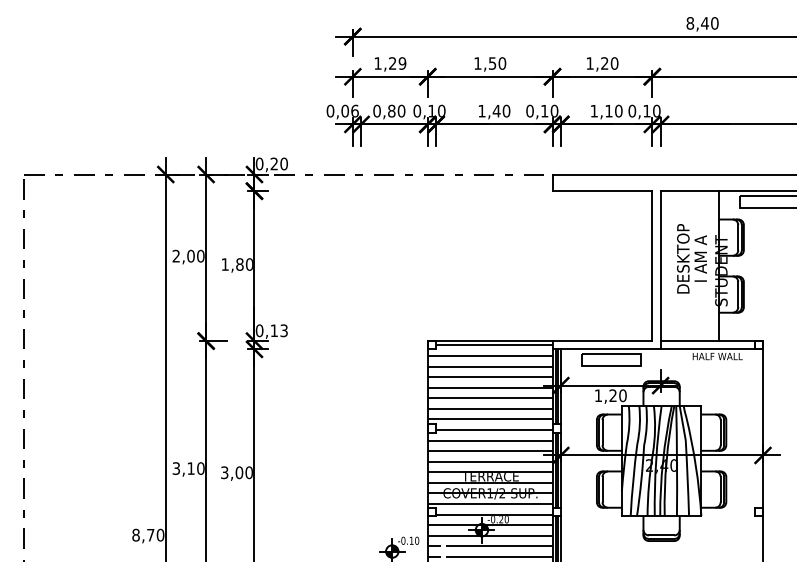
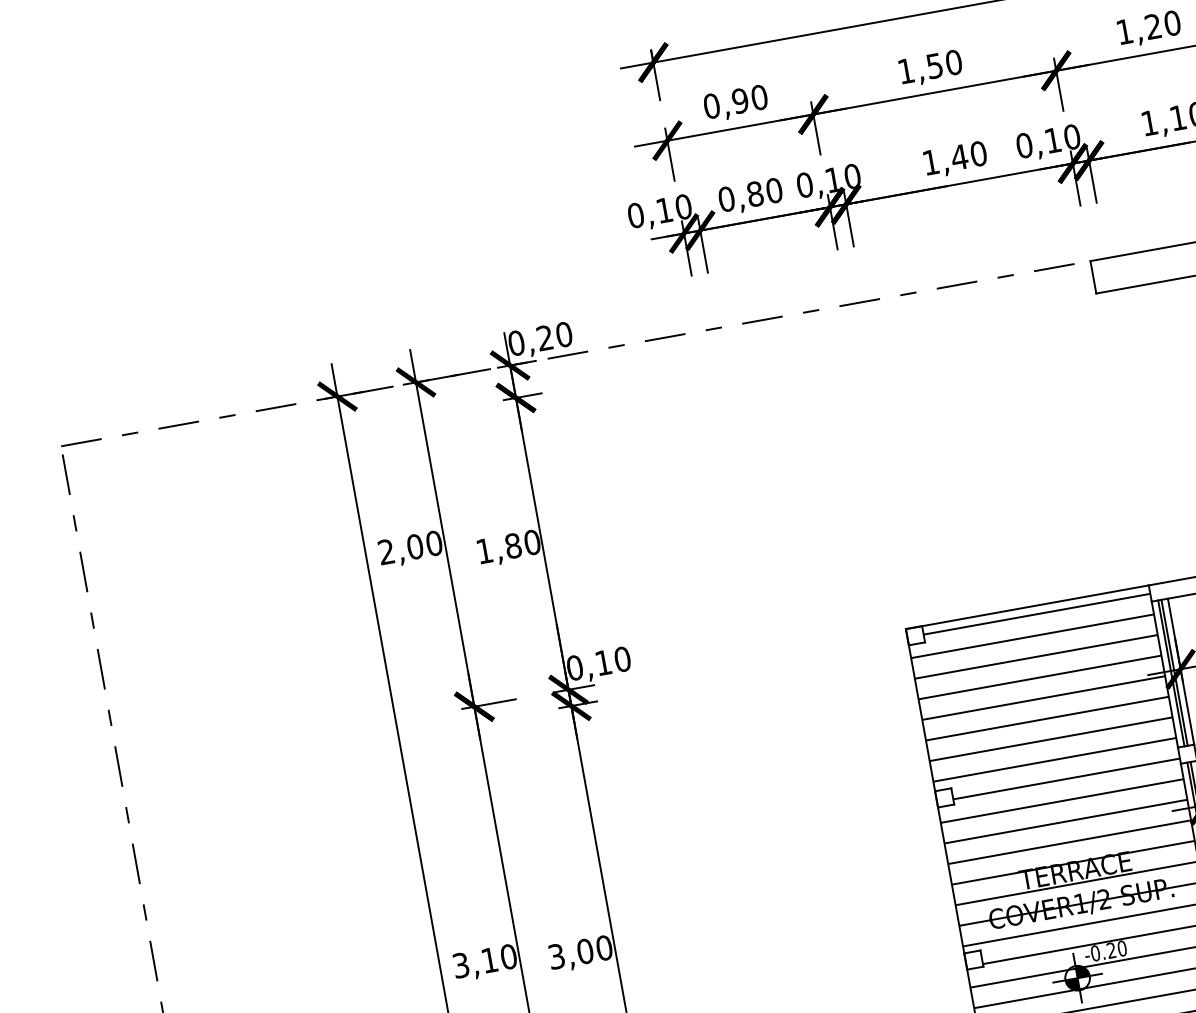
text: (390, 63) -> (736, 101), 1,29 -> 0,90
text: (349, 110) -> (672, 207), 0,06 -> 0,10
text: (283, 330) -> (621, 659), 0,13 -> 0,10

